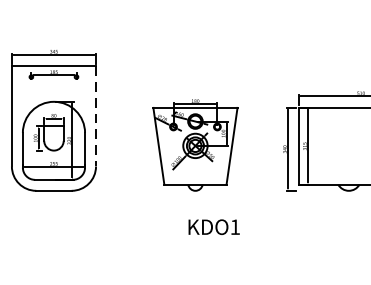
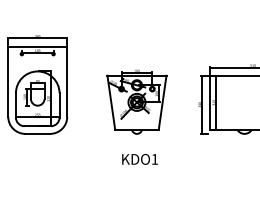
line: (96, 117) -> (67, 82), dashed -> solid
text: (213, 227) -> (139, 159), moved

